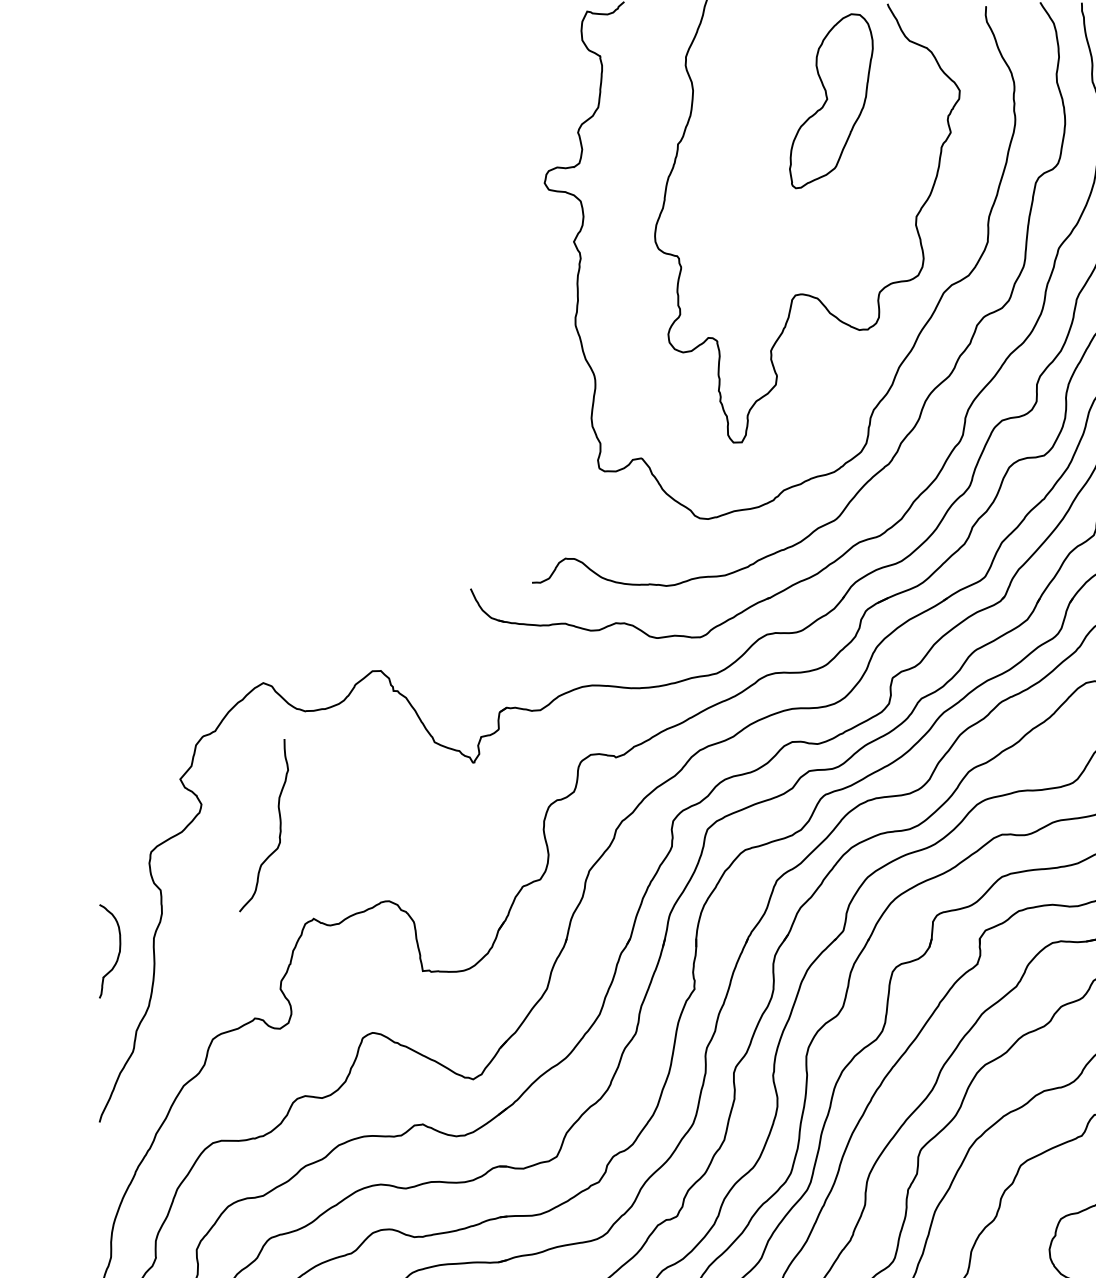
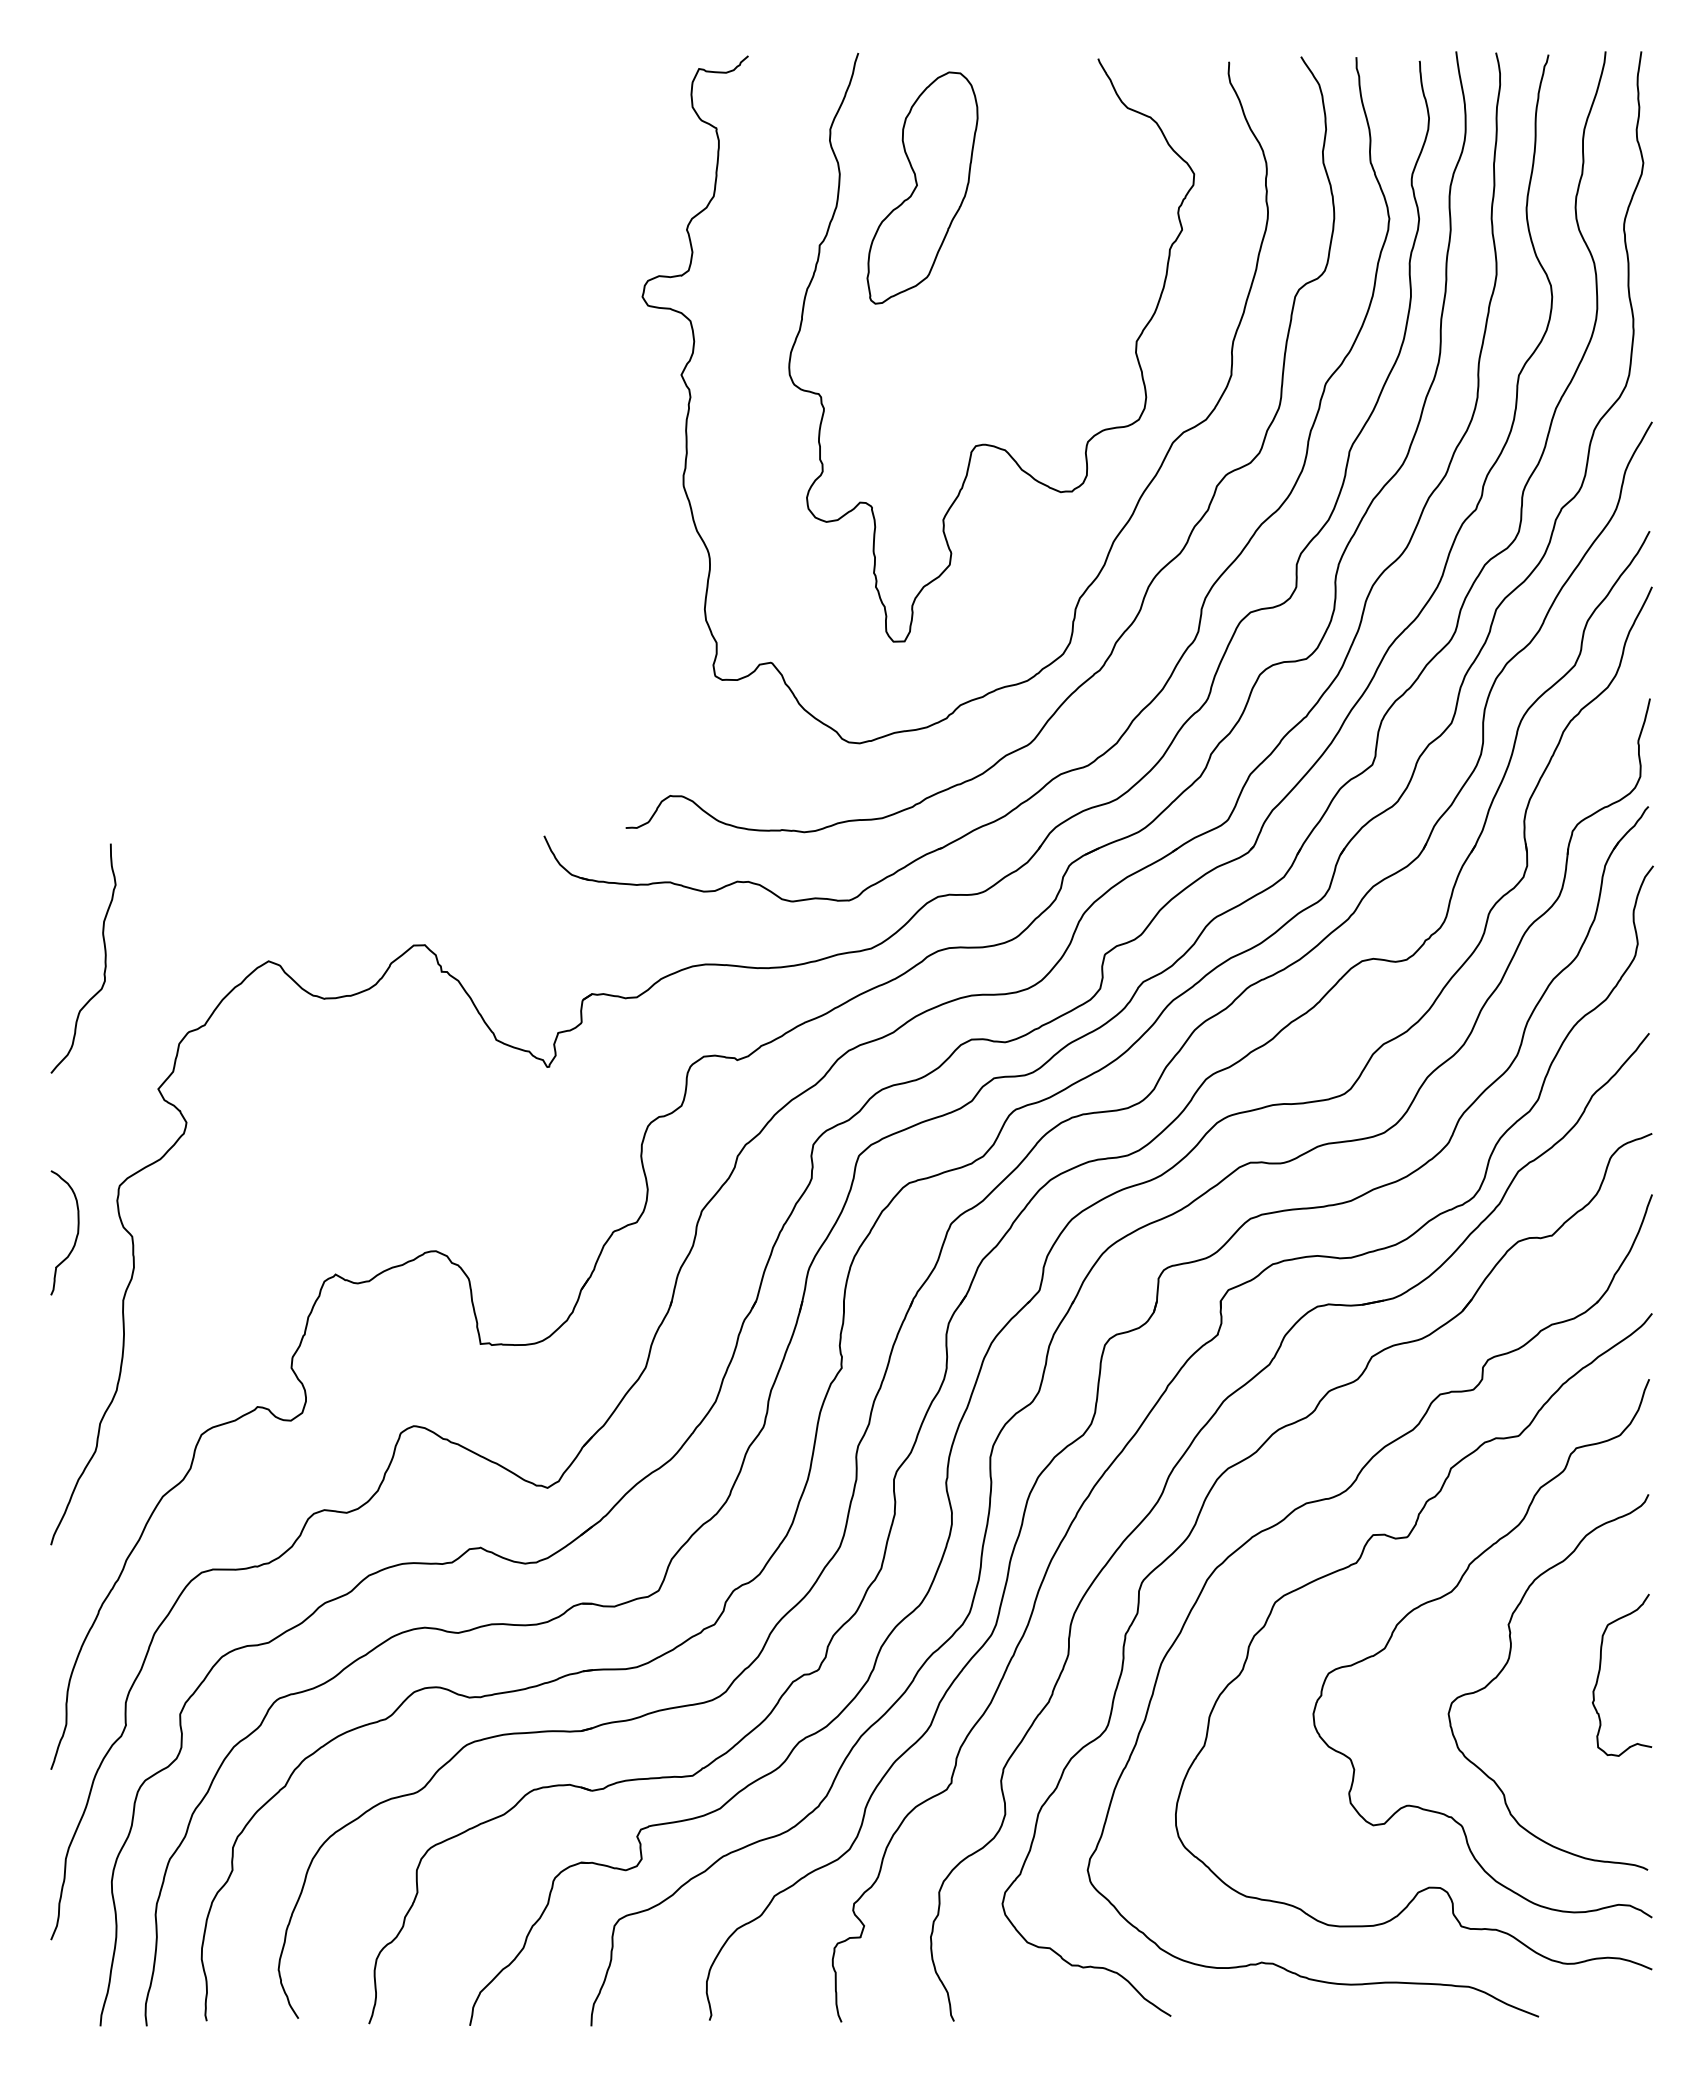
part: (831, 100) -> (922, 187), moved
curve: (279, 825) -> (104, 958), moved
curve: (117, 954) -> (75, 1237), moved

